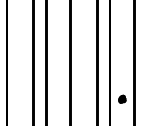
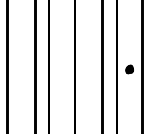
part: (122, 99) -> (129, 69), moved

